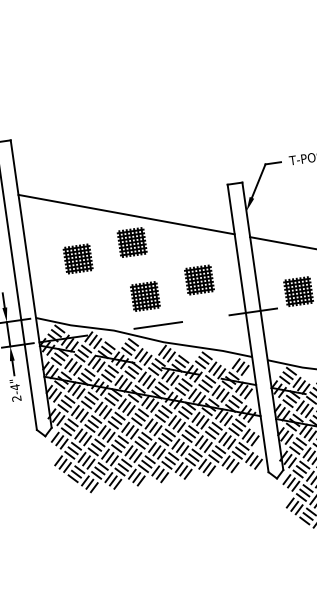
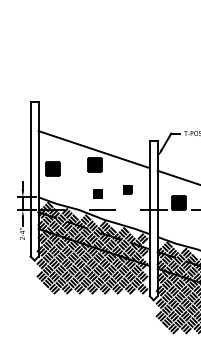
part: (76, 257) -> (52, 168), moved
part: (198, 279) -> (127, 189), size x0.6
part: (144, 295) -> (97, 193), size x0.6

